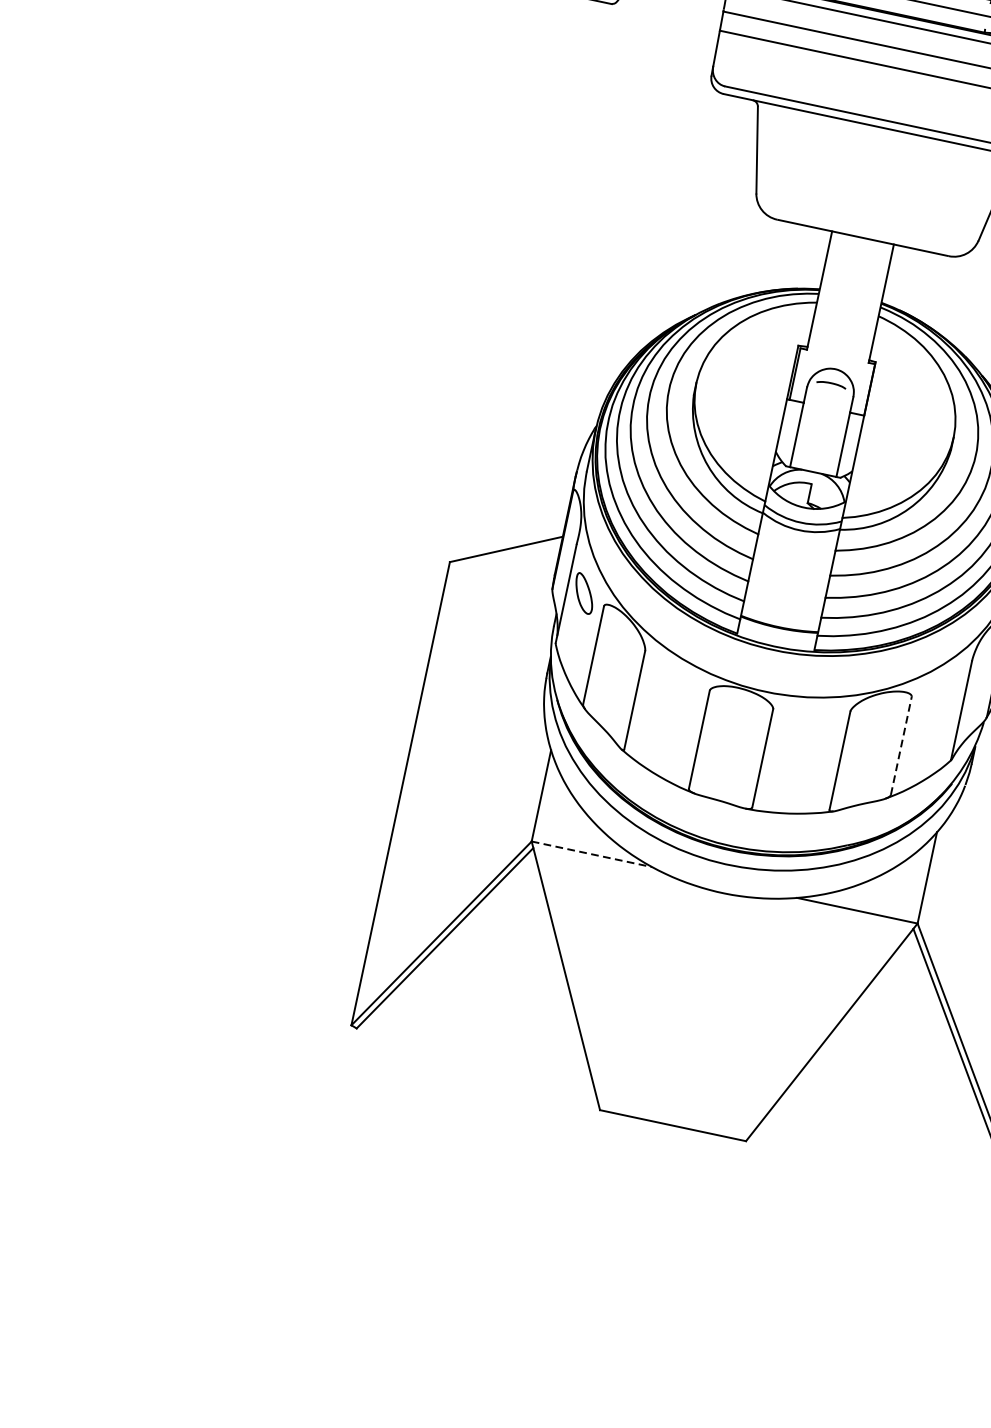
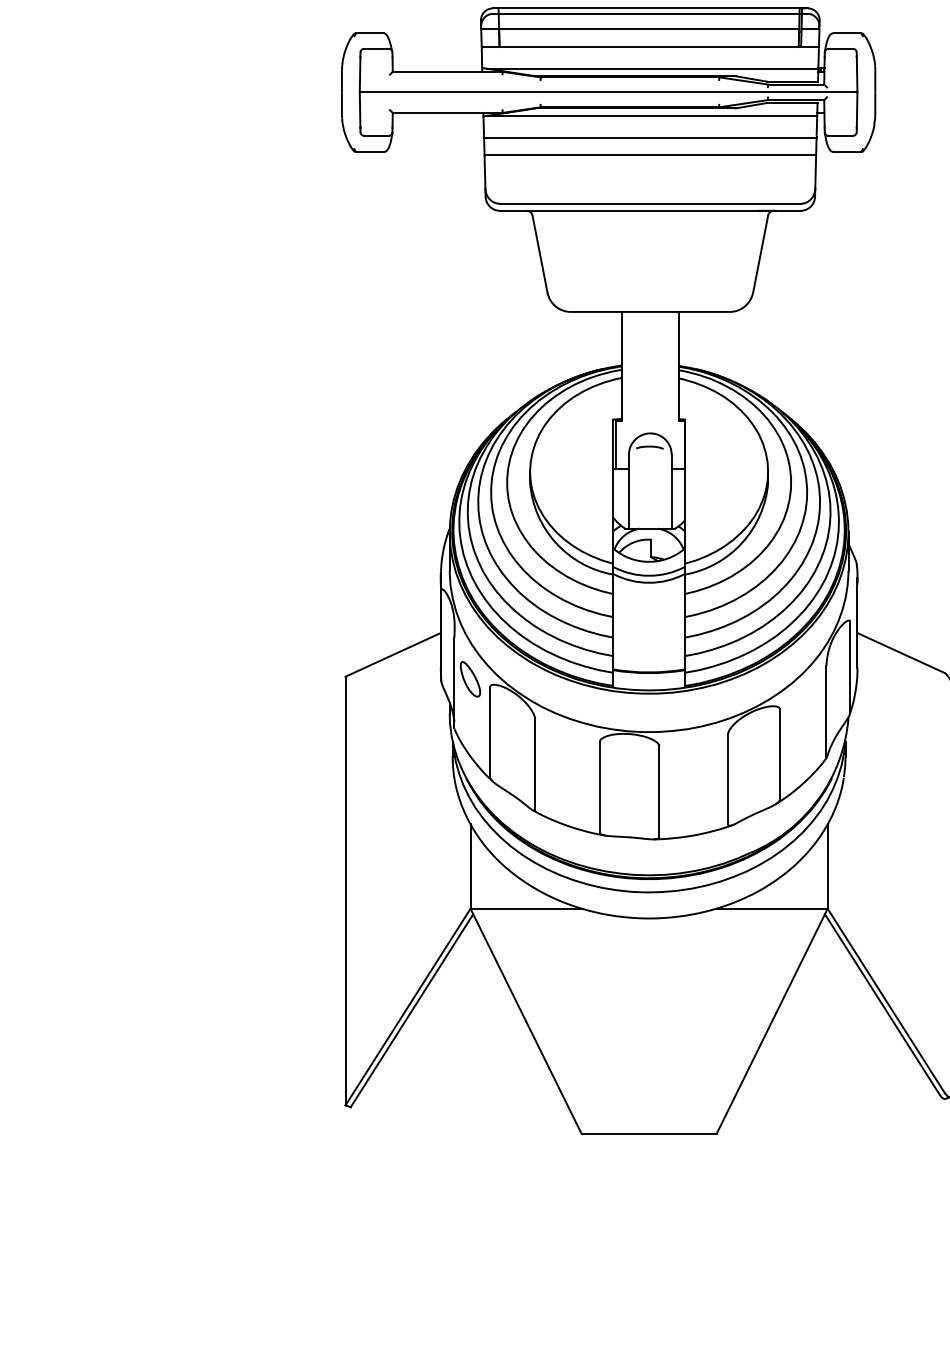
line: (901, 744) -> (779, 753), dashed -> solid
line: (592, 854) -> (526, 908), dashed -> solid

